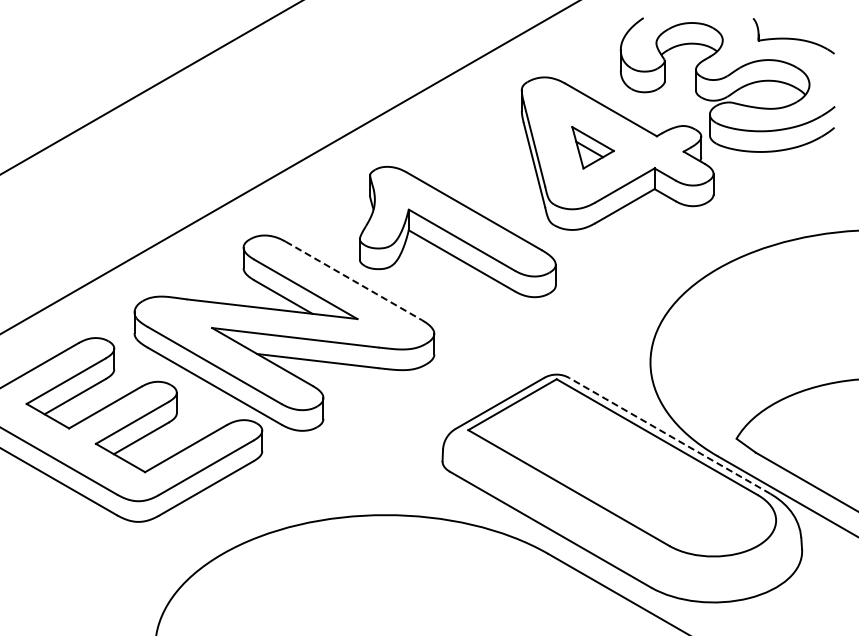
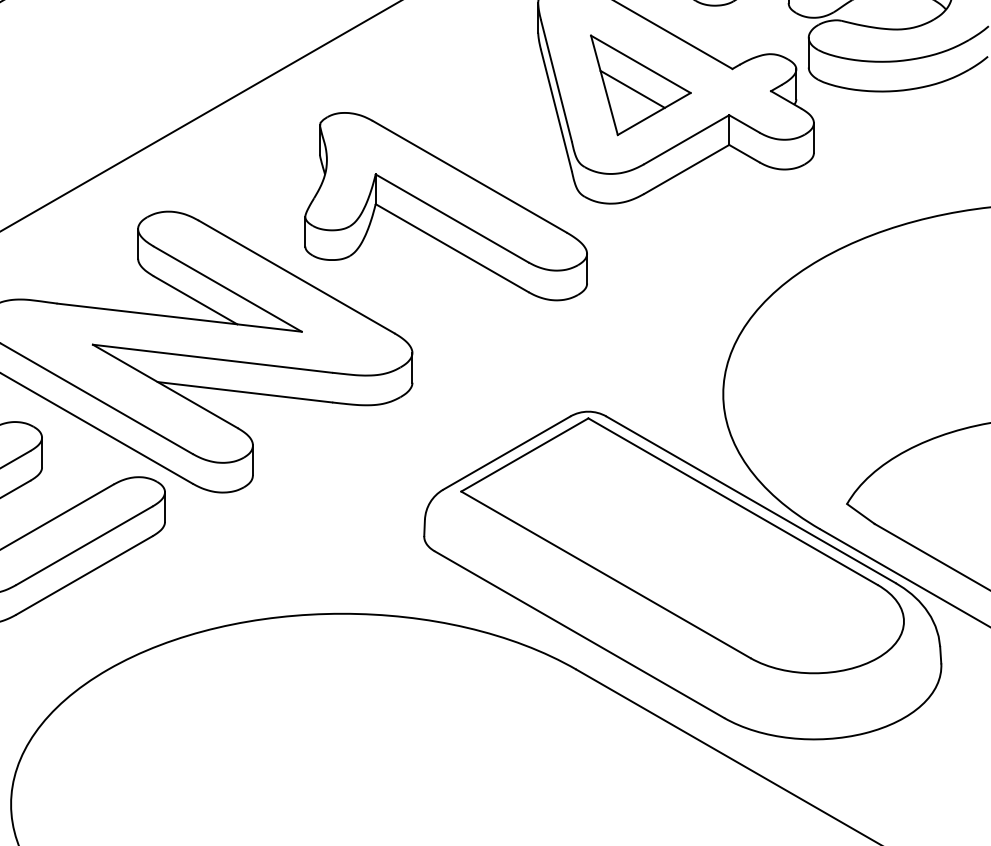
part: (592, 147) -> (639, 85), size x1.67
line: (354, 281) -> (297, 277), dashed -> solid
line: (669, 435) -> (750, 499), dashed -> solid

